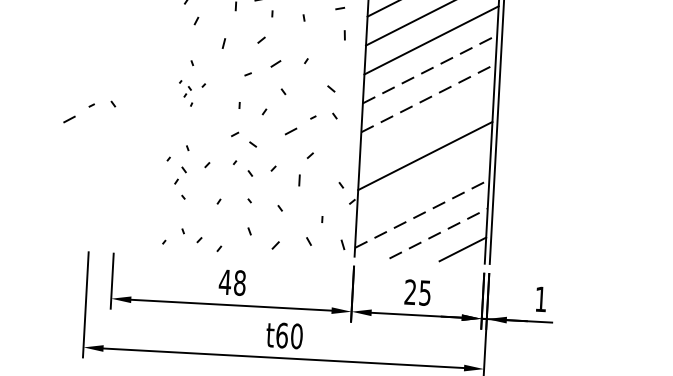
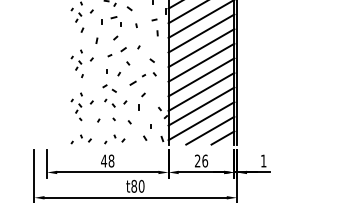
line: (430, 70) -> (201, 48), dashed -> solid
part: (190, 92) -> (81, 66), size x1.67
line: (428, 97) -> (201, 62), dashed -> solid
part: (88, 111) -> (30, 78), removed
line: (426, 127) -> (201, 77), added
line: (423, 184) -> (201, 106), added
line: (422, 214) -> (201, 121), dashed -> solid
line: (439, 233) -> (210, 130), dashed -> solid
part: (248, 240) -> (114, 139), size x0.62
text: (425, 292) -> (205, 160), 25 -> 26
text: (282, 335) -> (134, 186), t60 -> t80

